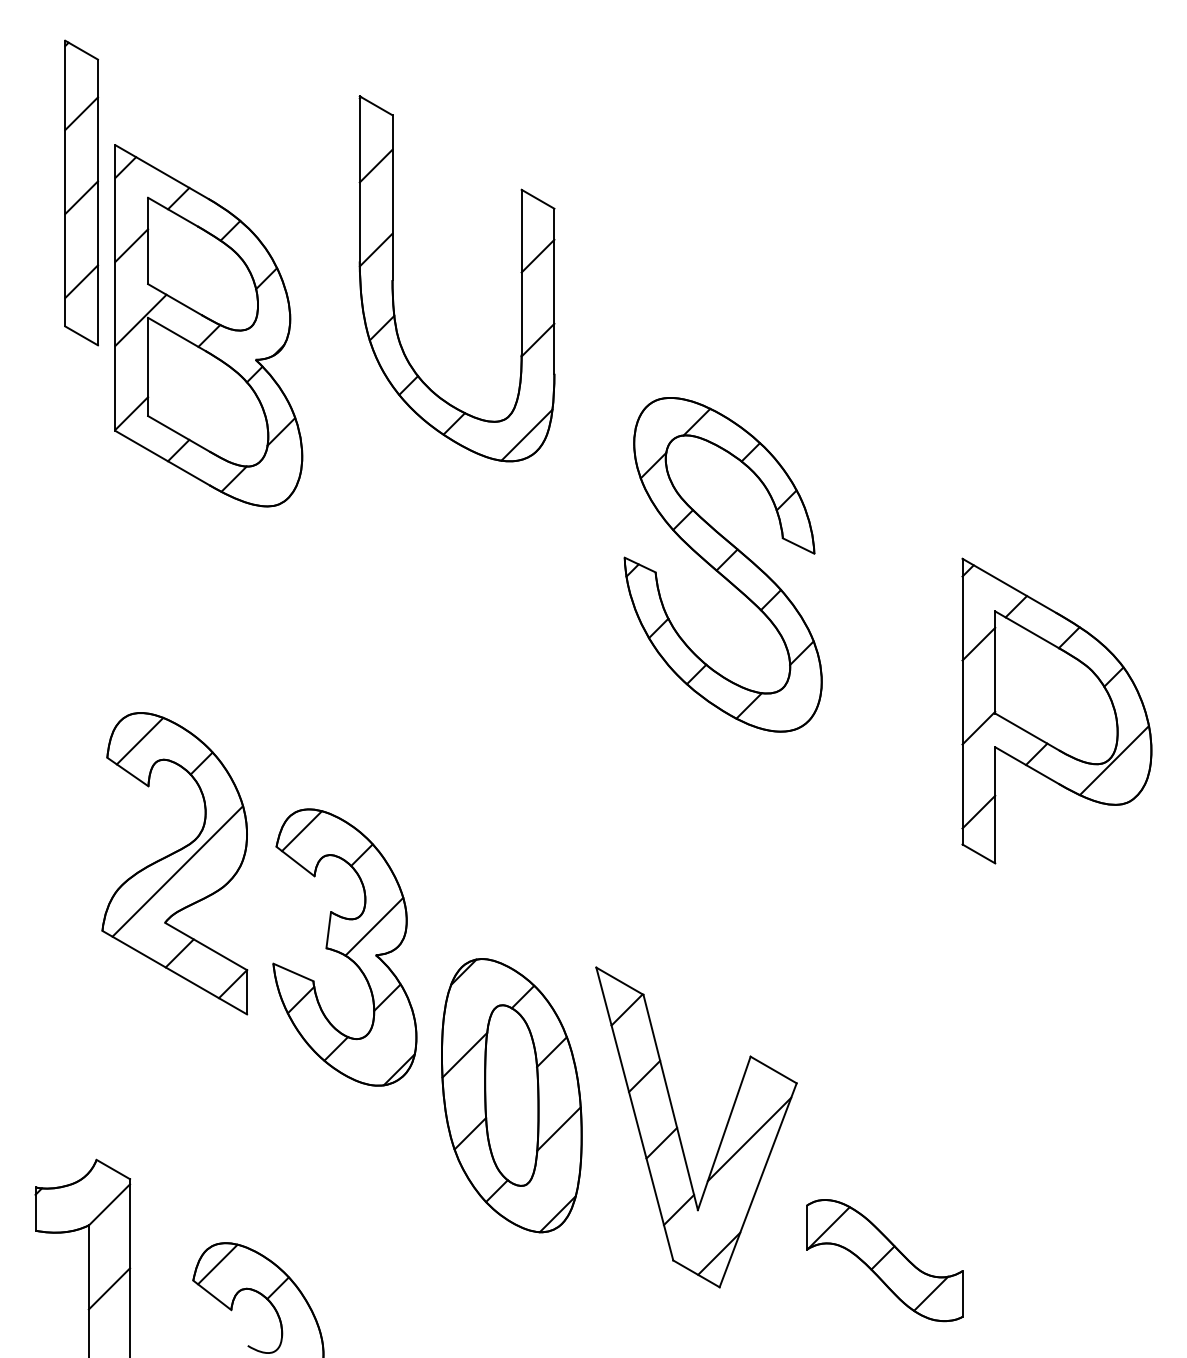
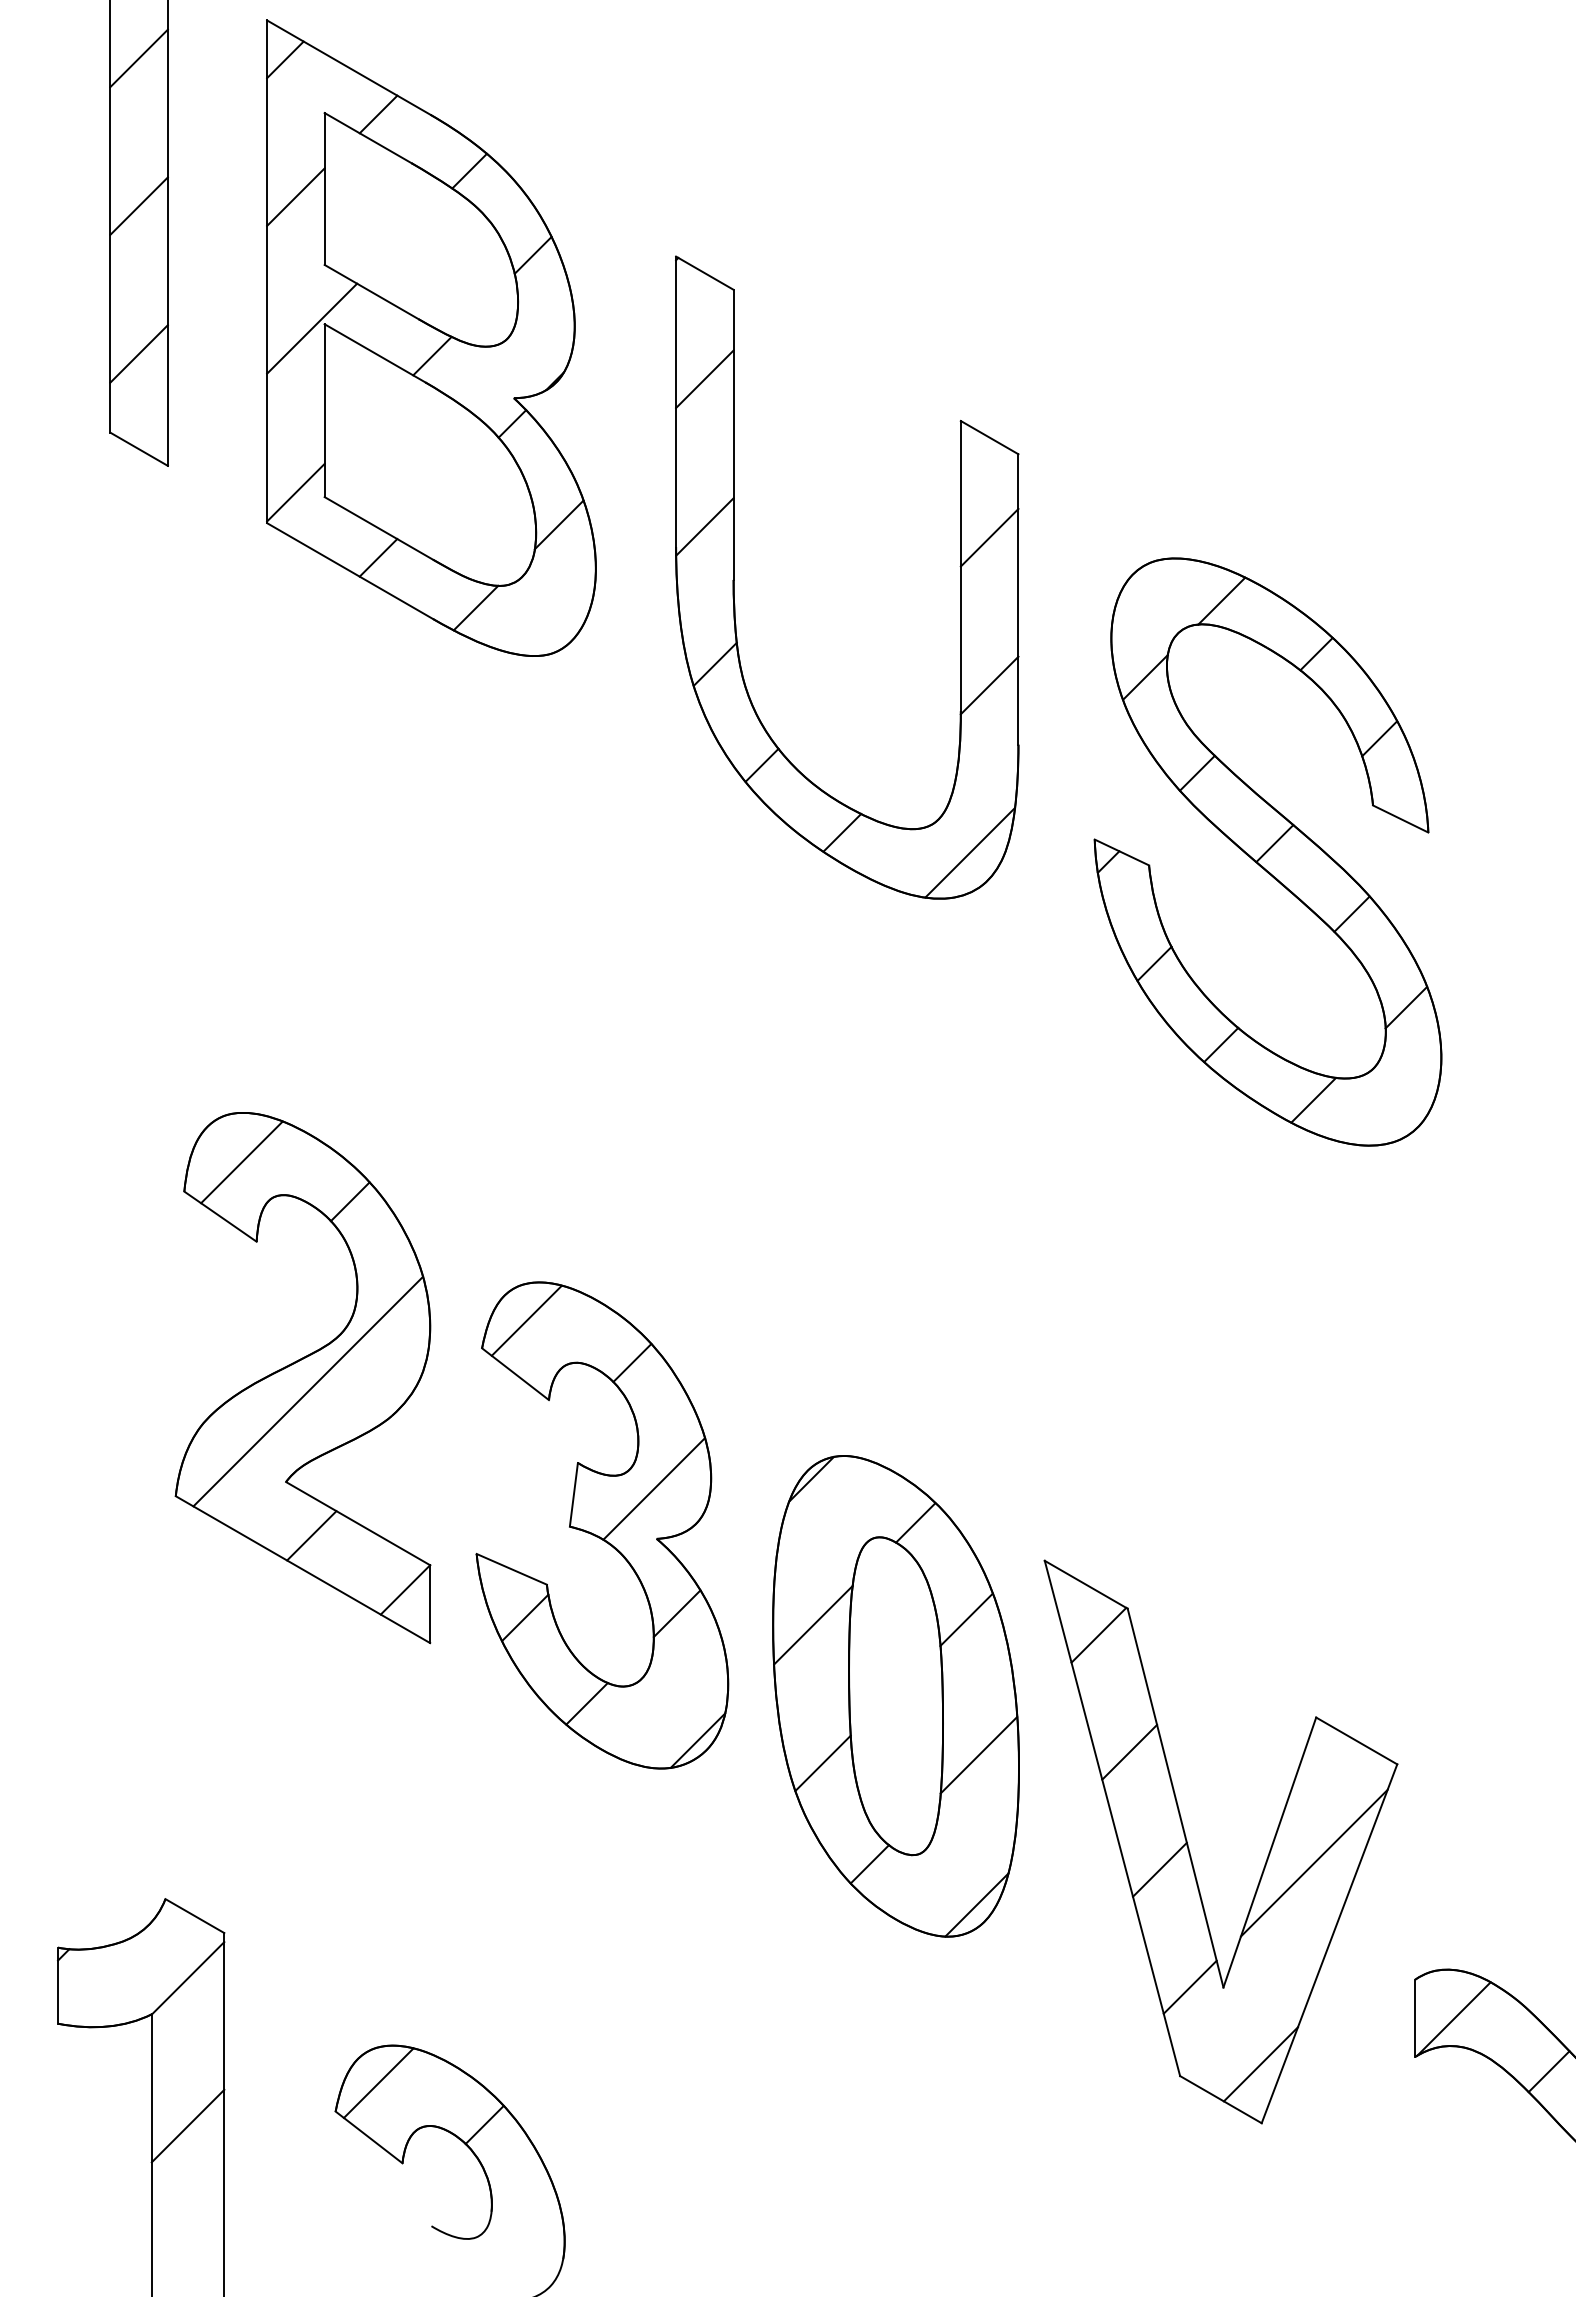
part: (393, 278) -> (735, 577), moved
part: (208, 325) -> (430, 337), moved
part: (511, 1095) -> (895, 1696), moved

